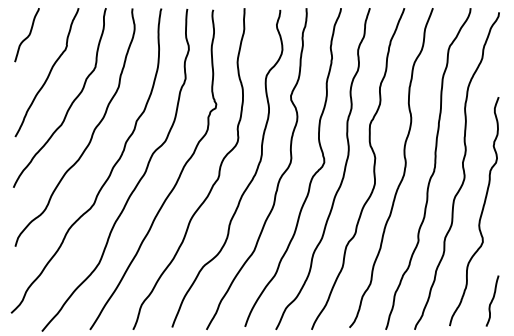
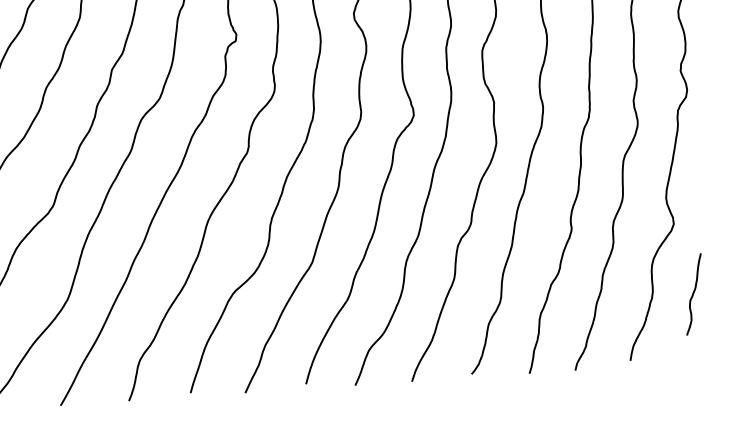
curve: (492, 300) -> (693, 293), moved

